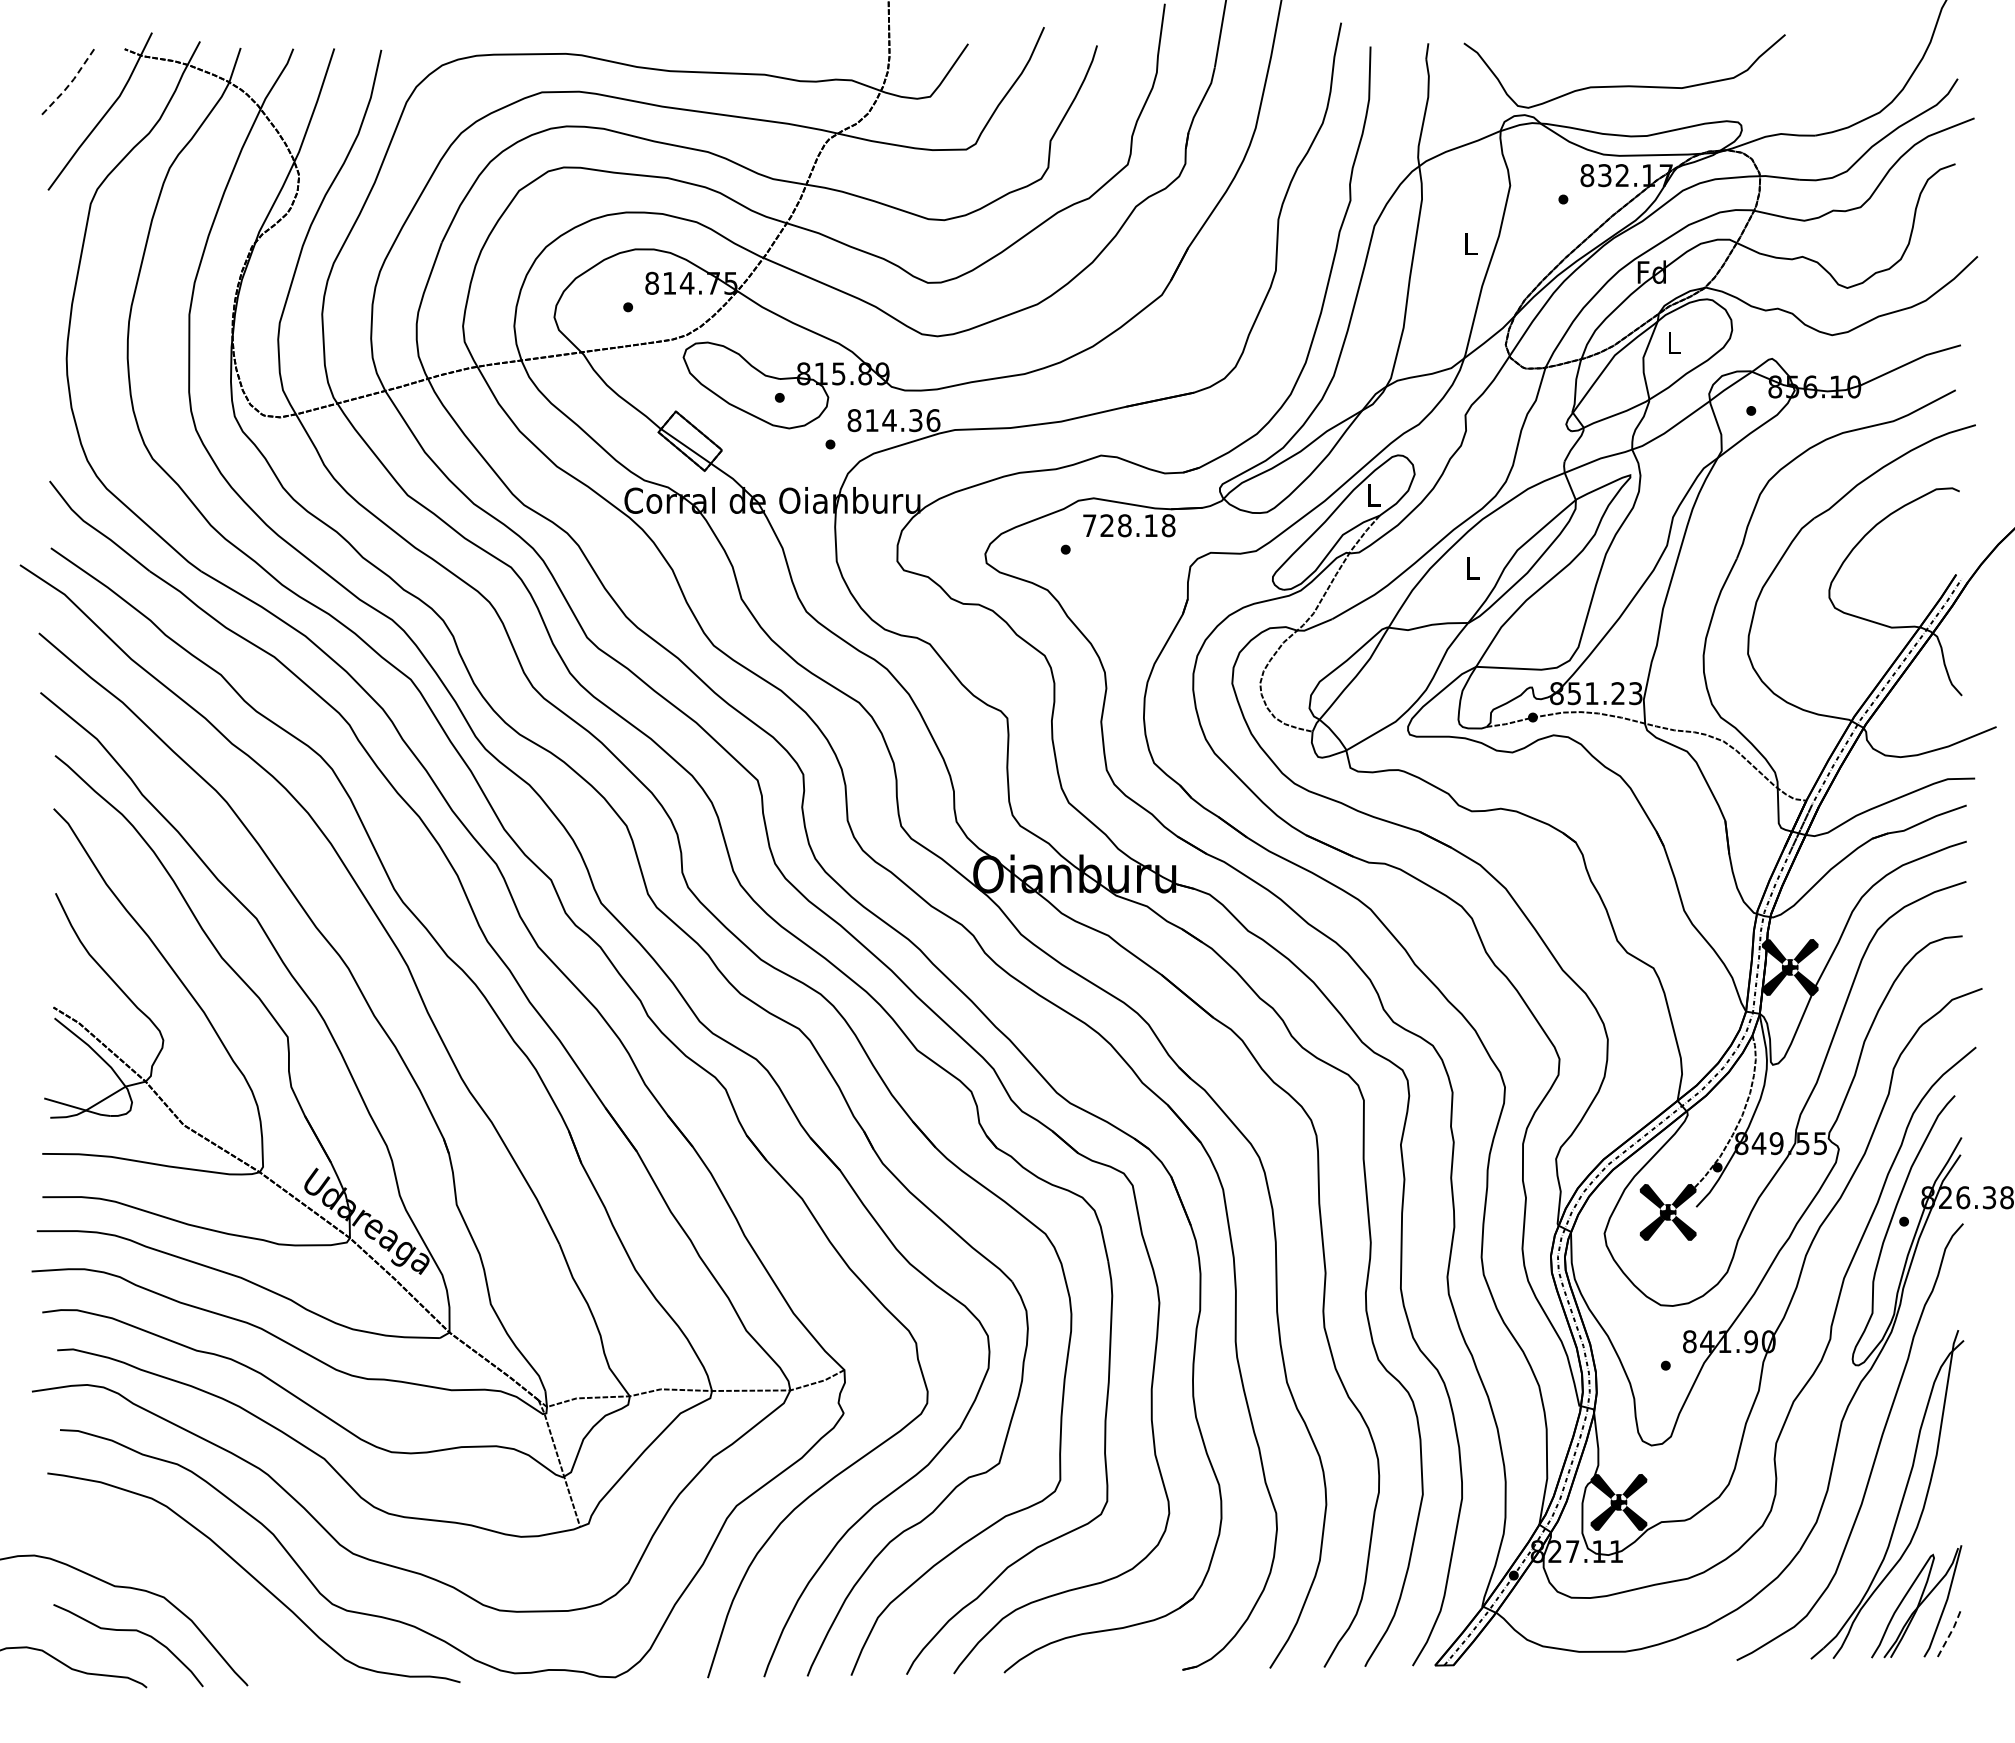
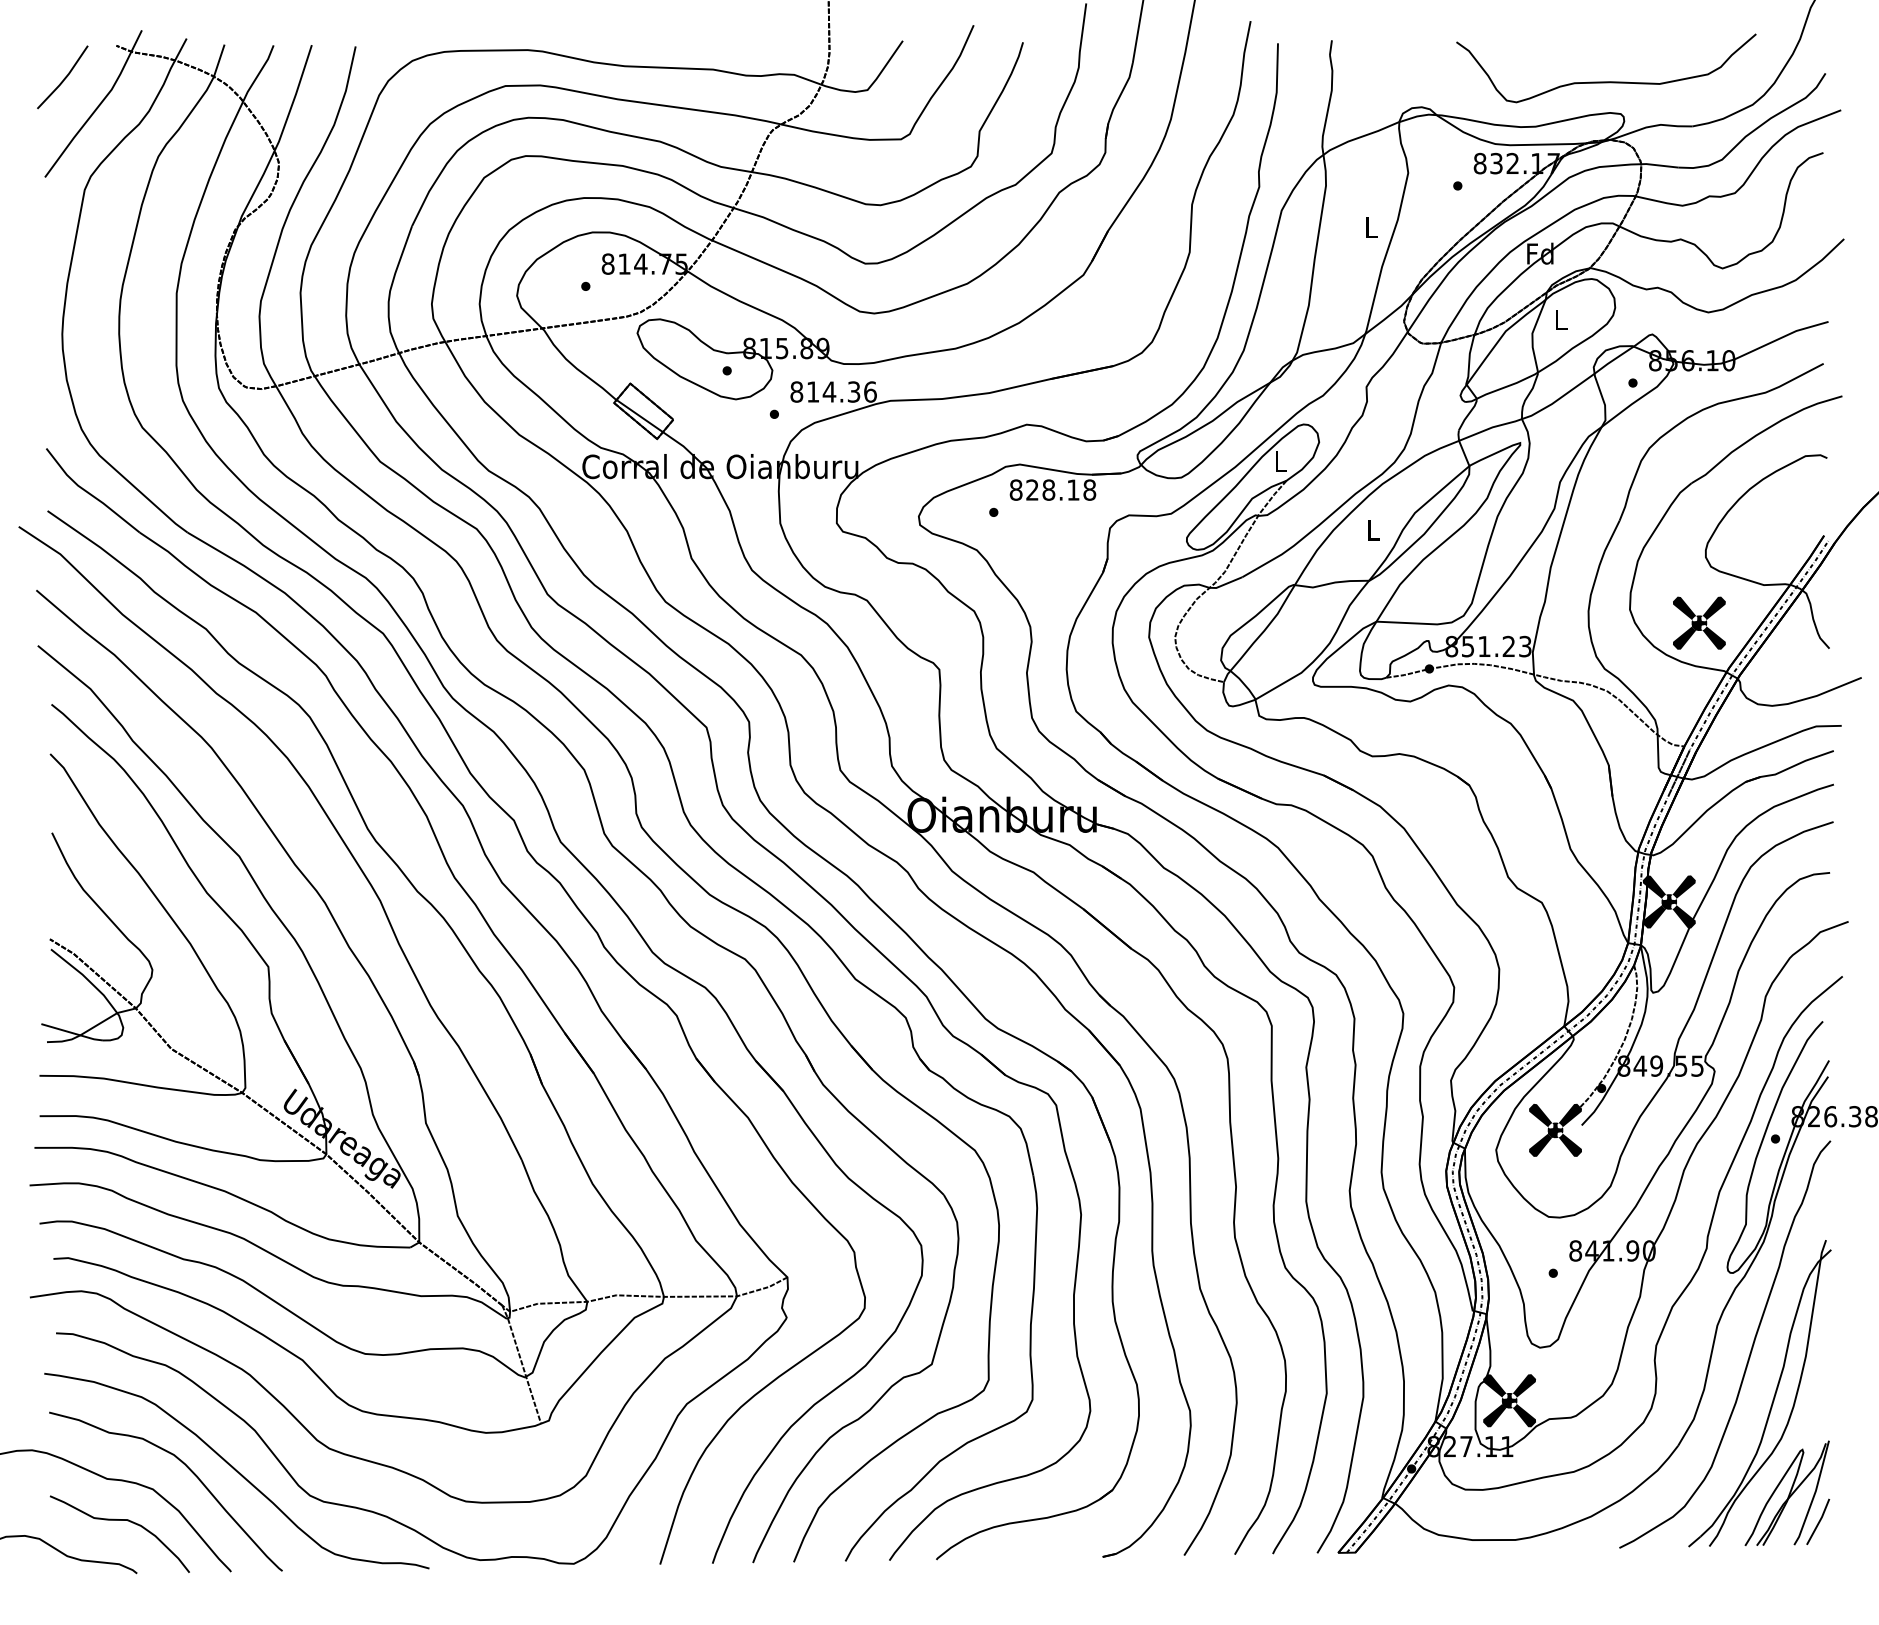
line: (69, 84) -> (64, 78), dashed -> solid
curve: (1624, 85) -> (1606, 81), moved
text: (1089, 525) -> (1015, 489), 728.18 -> 828.18
part: (1822, 668) -> (1699, 623), added
curve: (201, 1575) -> (187, 1468), added
line: (1951, 1632) -> (1819, 1522), dashed -> solid

